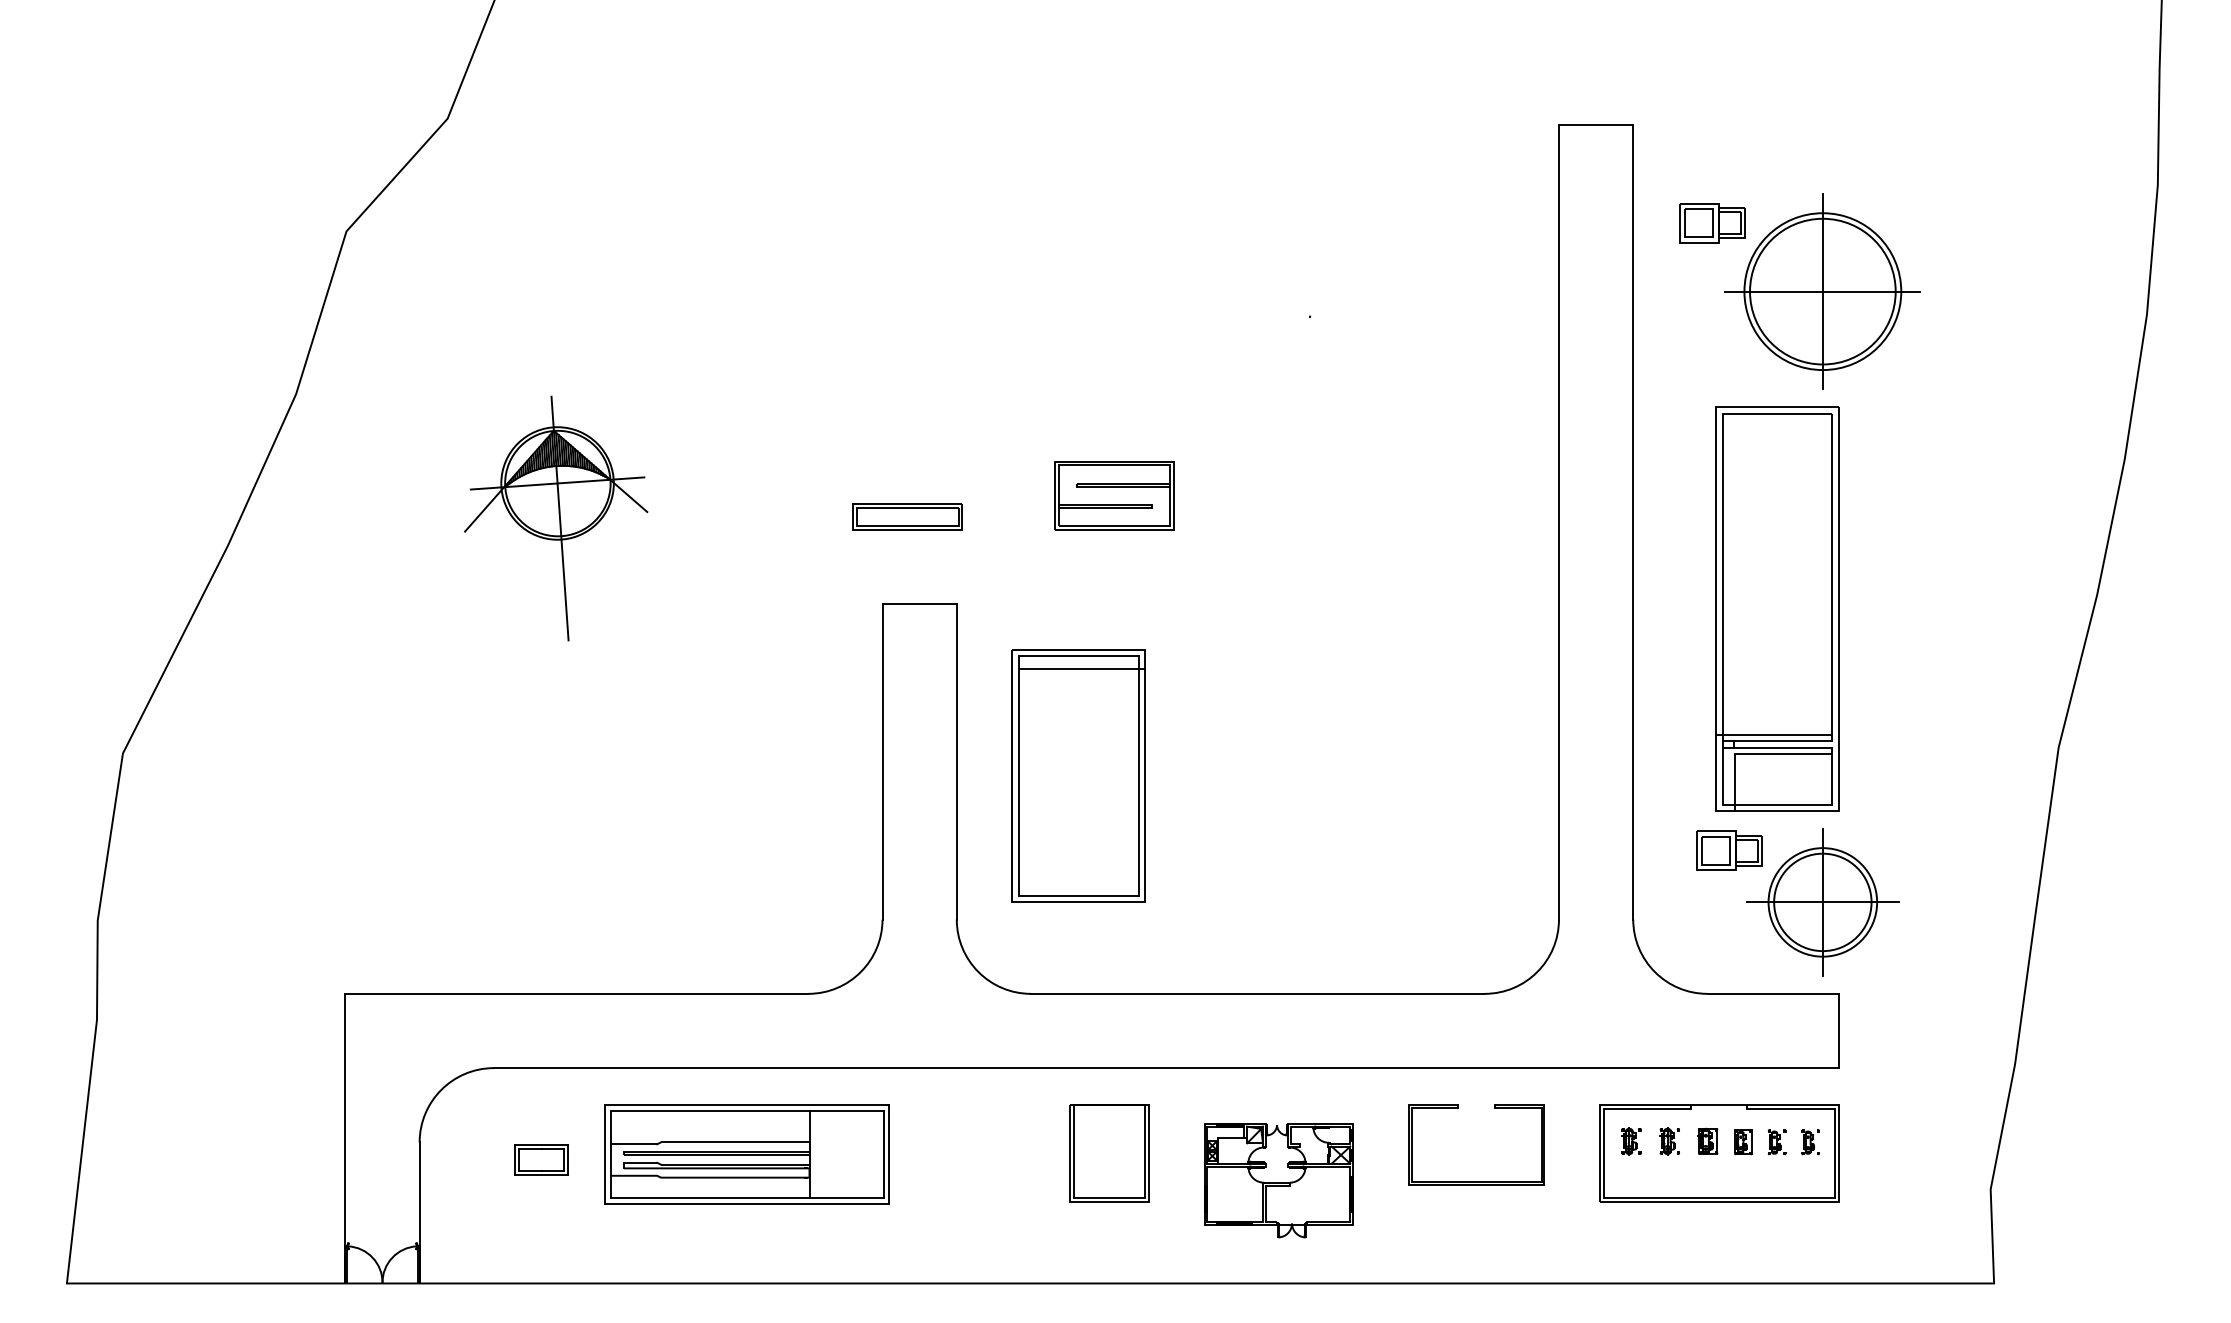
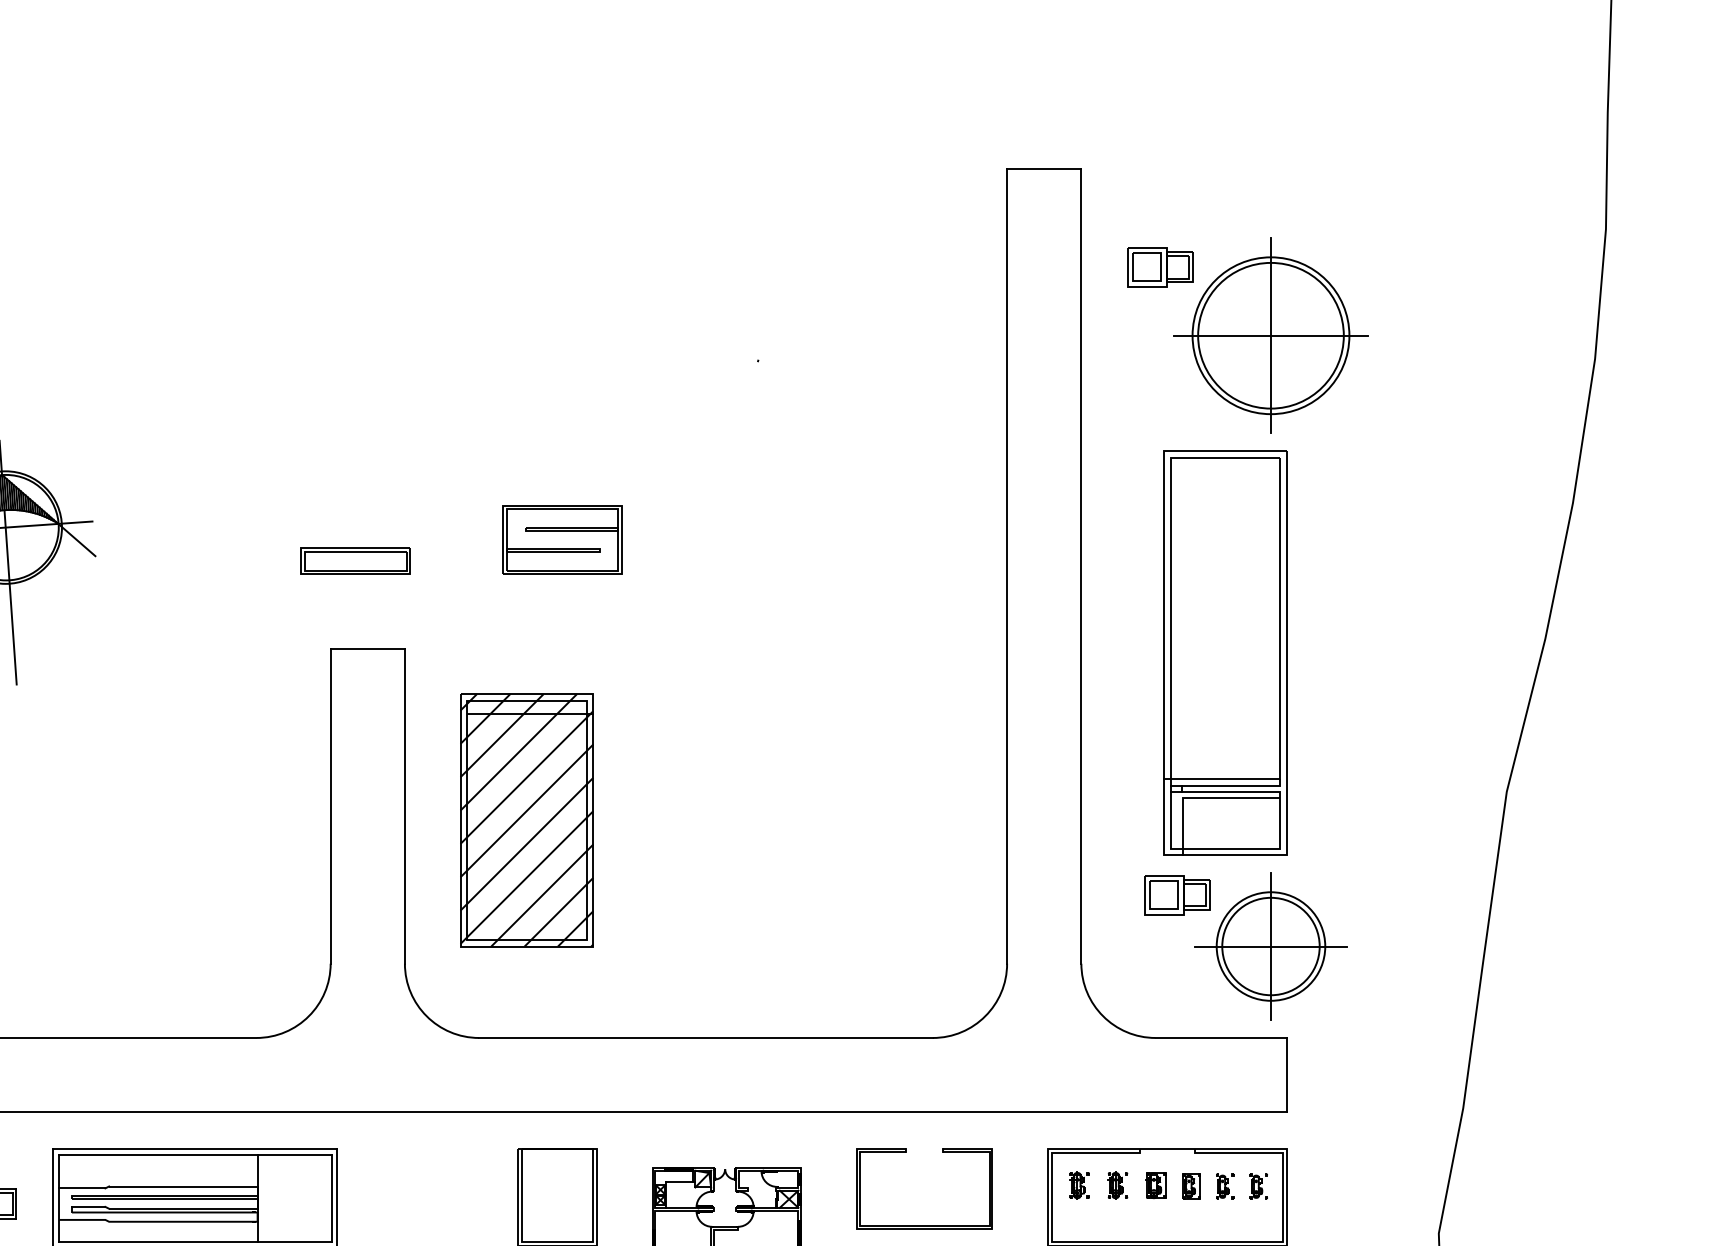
hatch: (1078, 775) -> (526, 819), added

